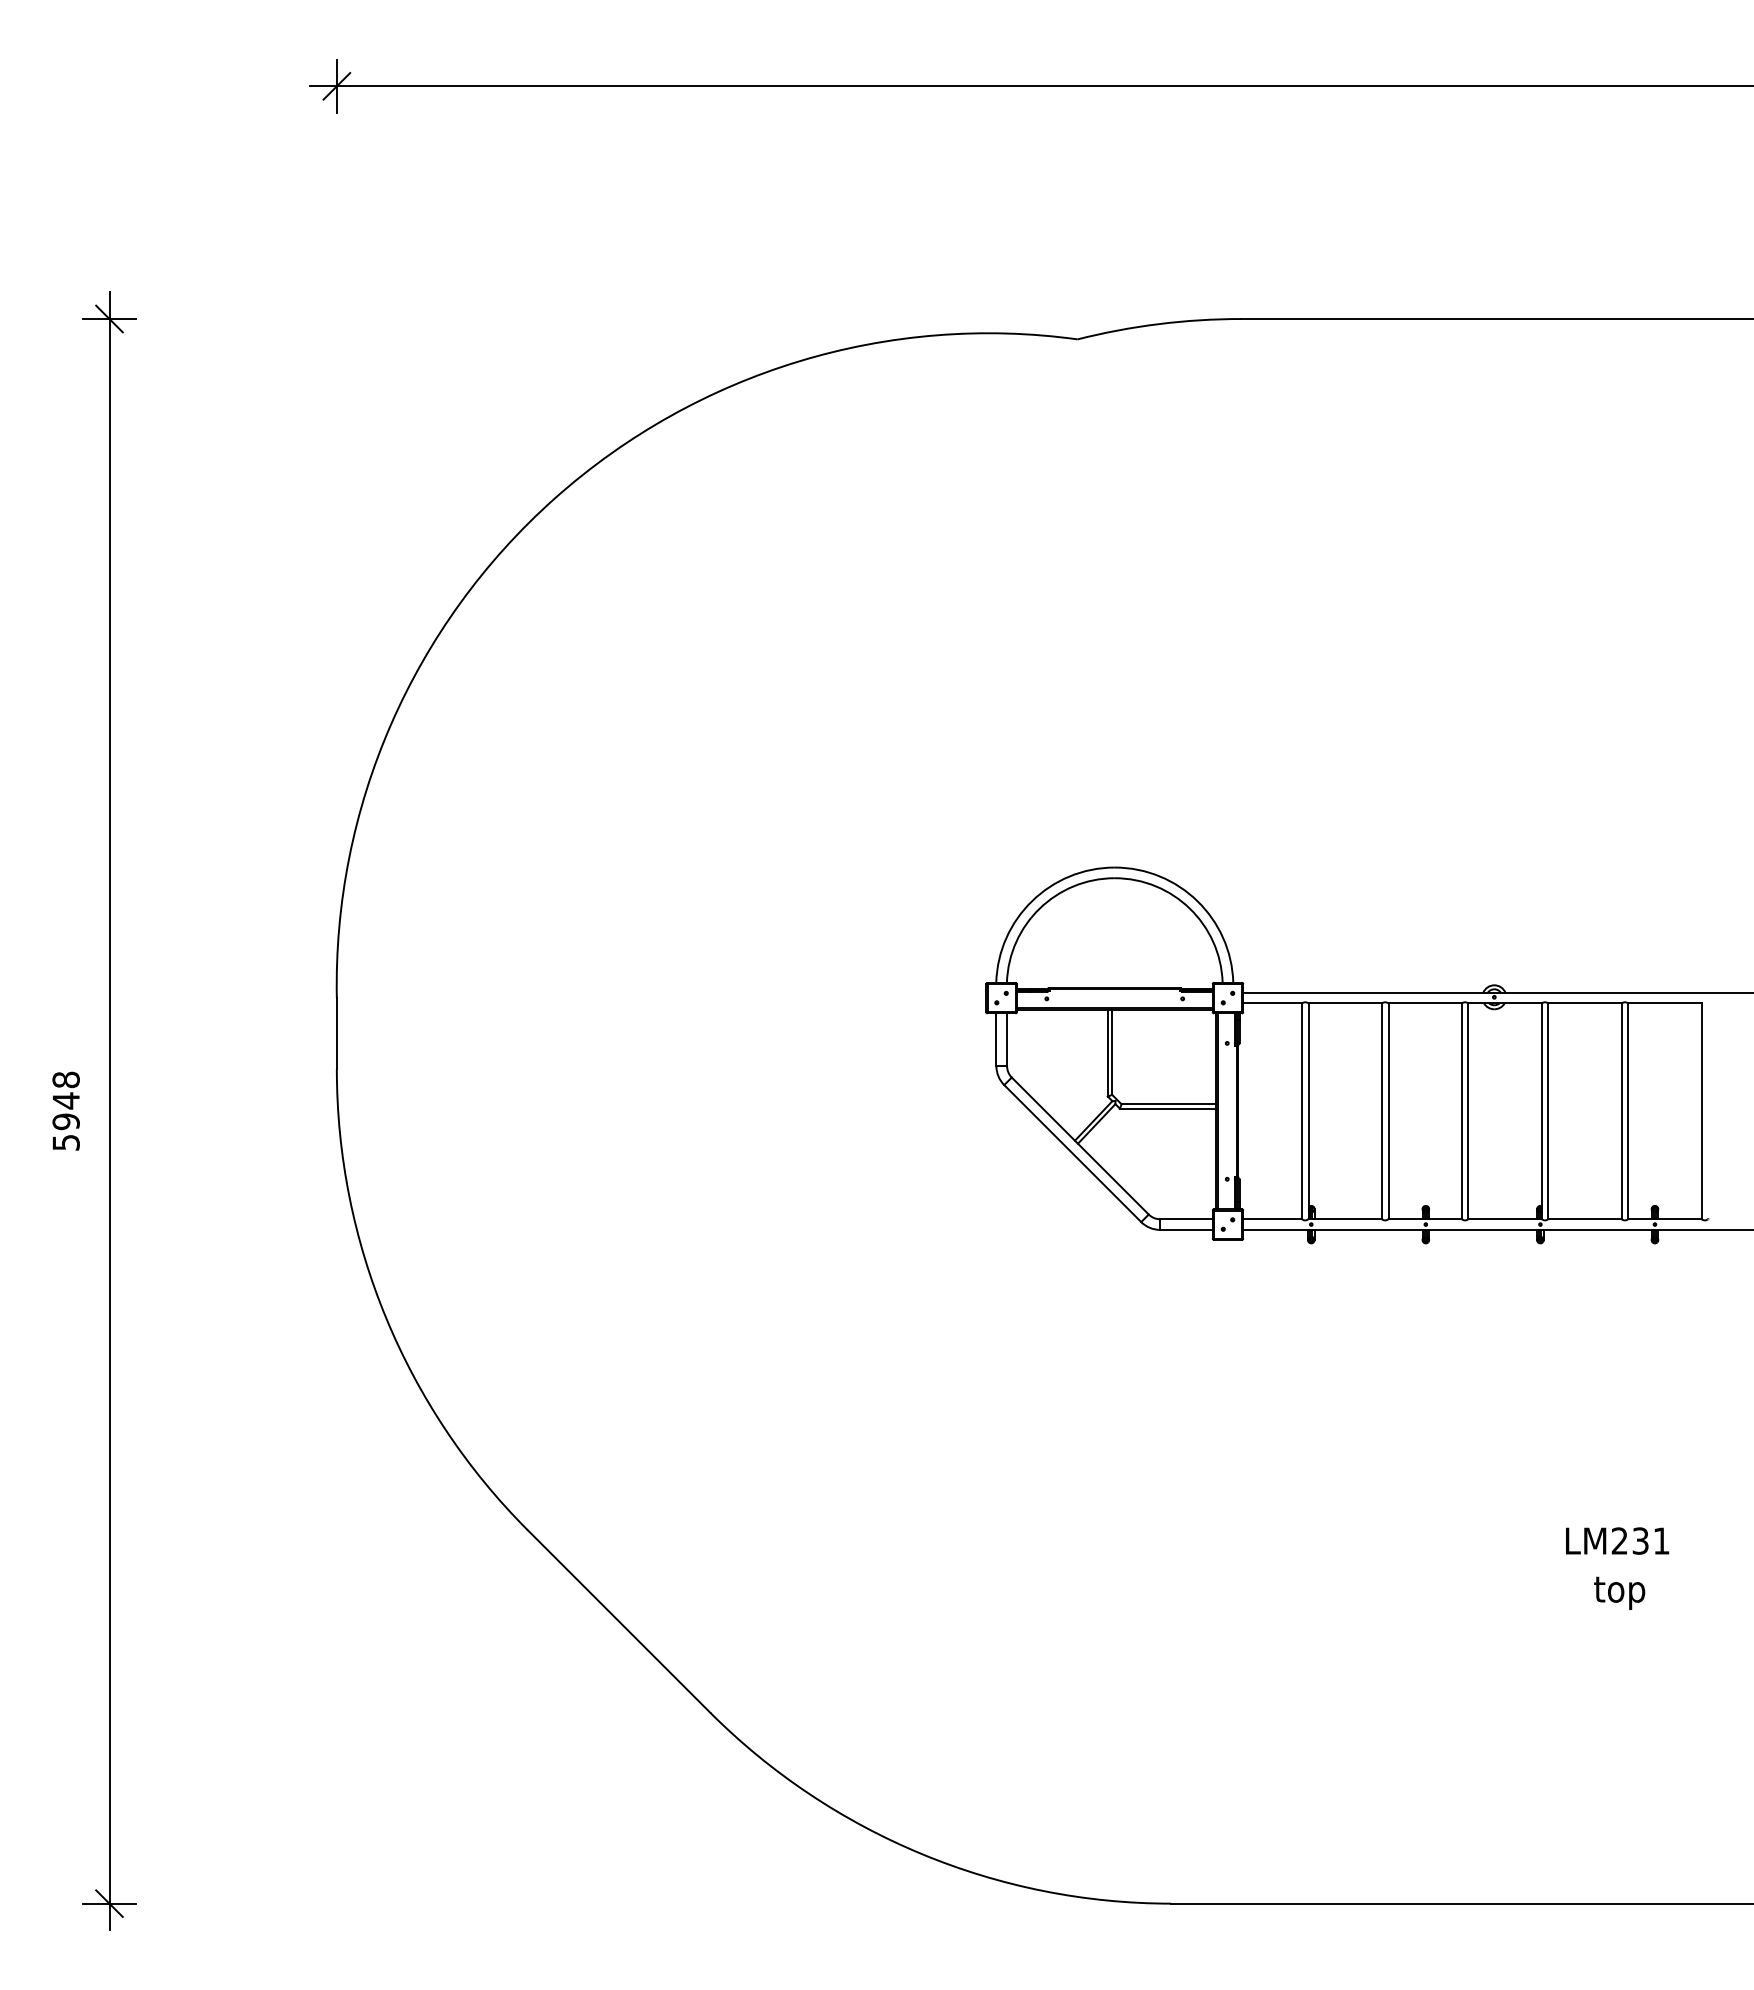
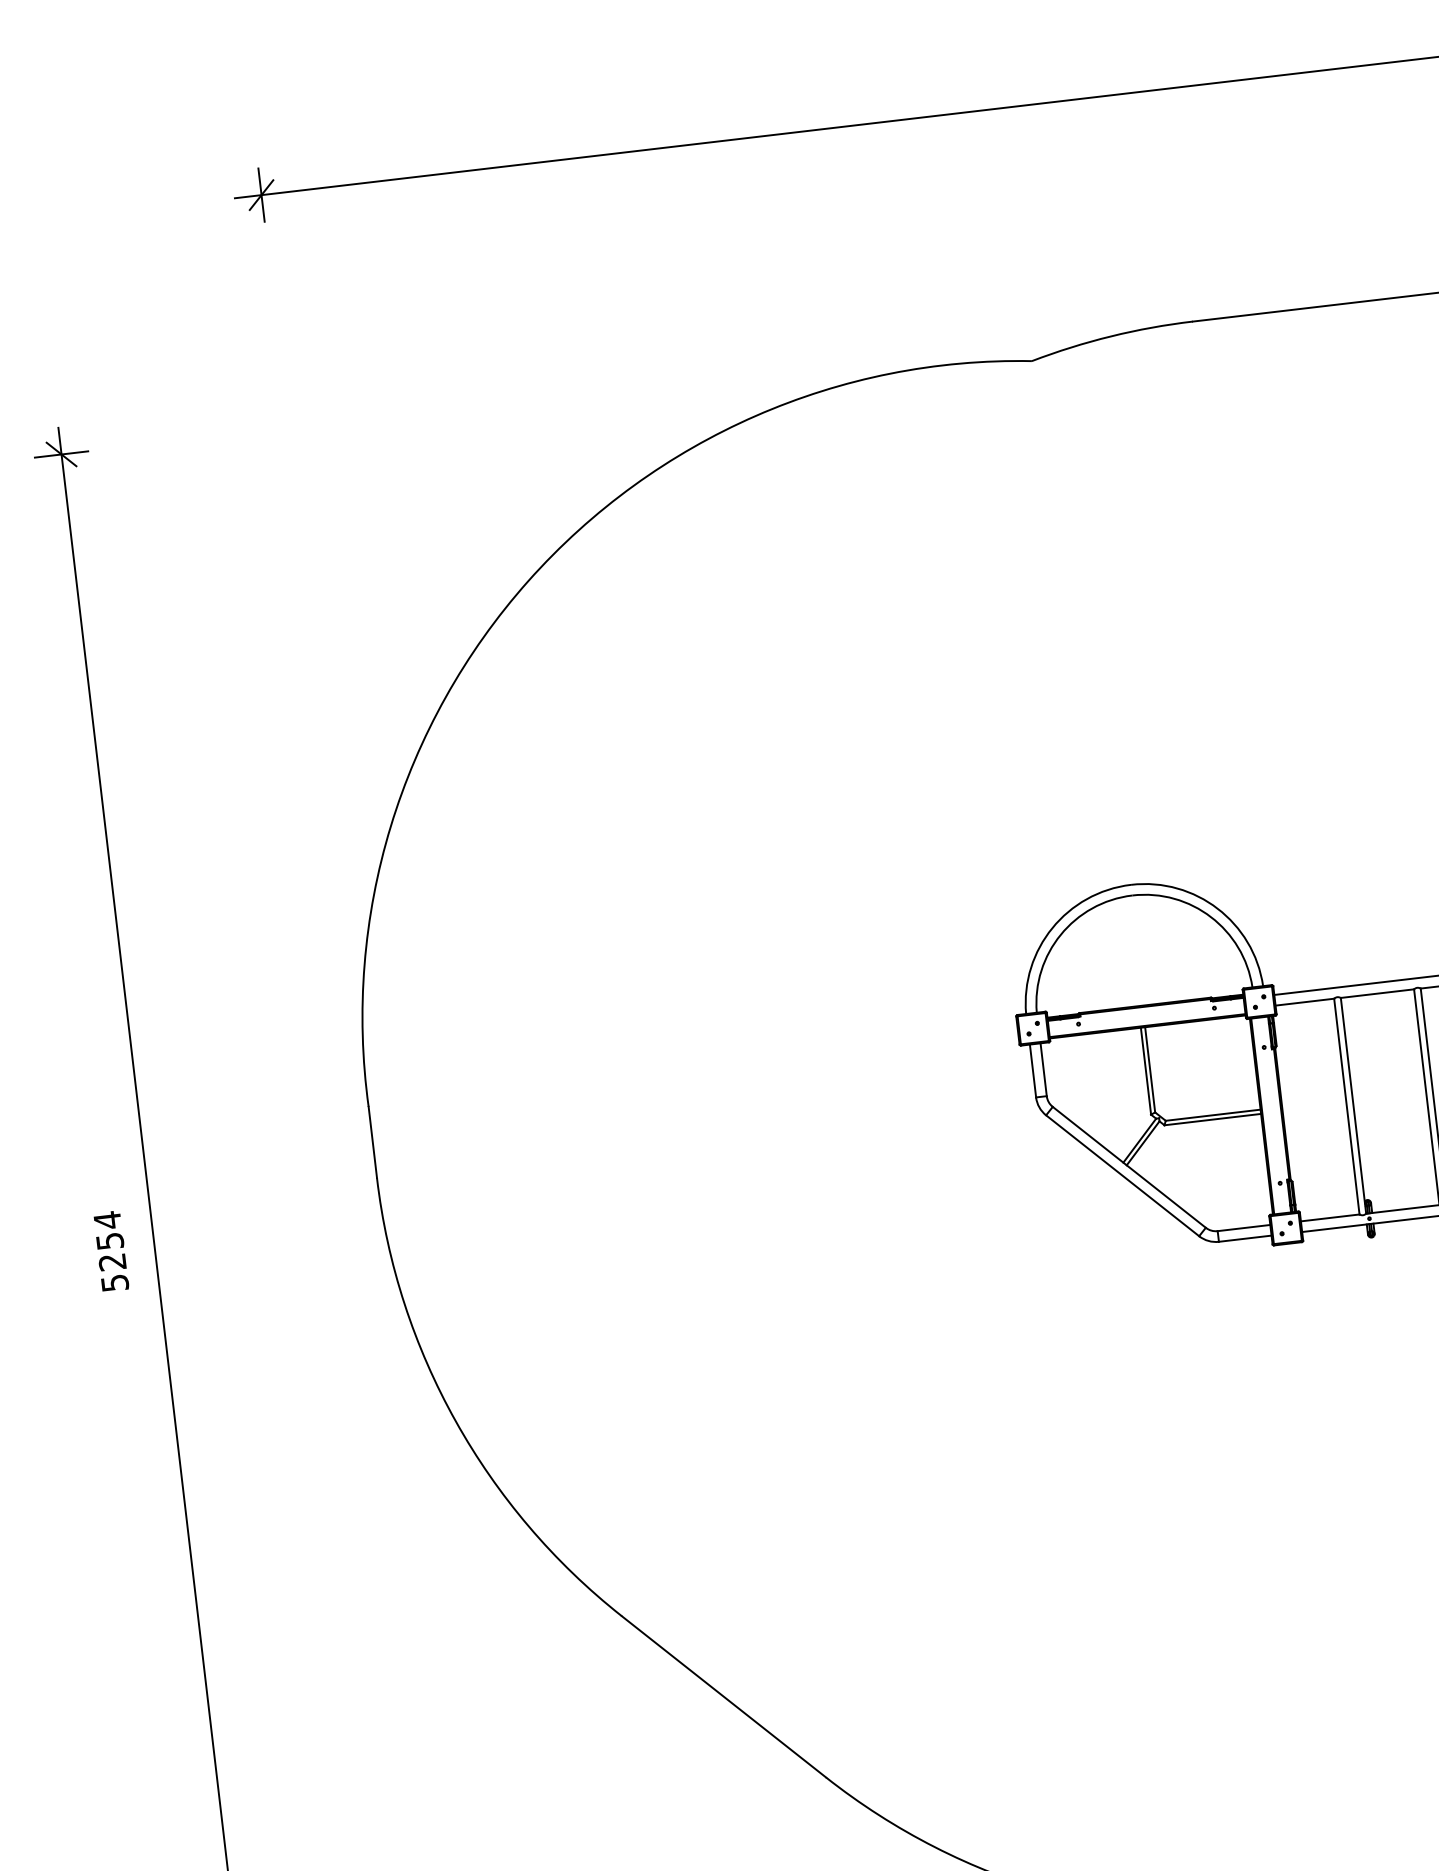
text: (65, 1100) -> (109, 1240), 5948 -> 5254

